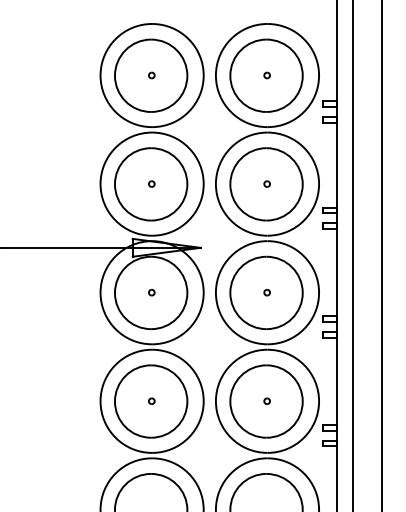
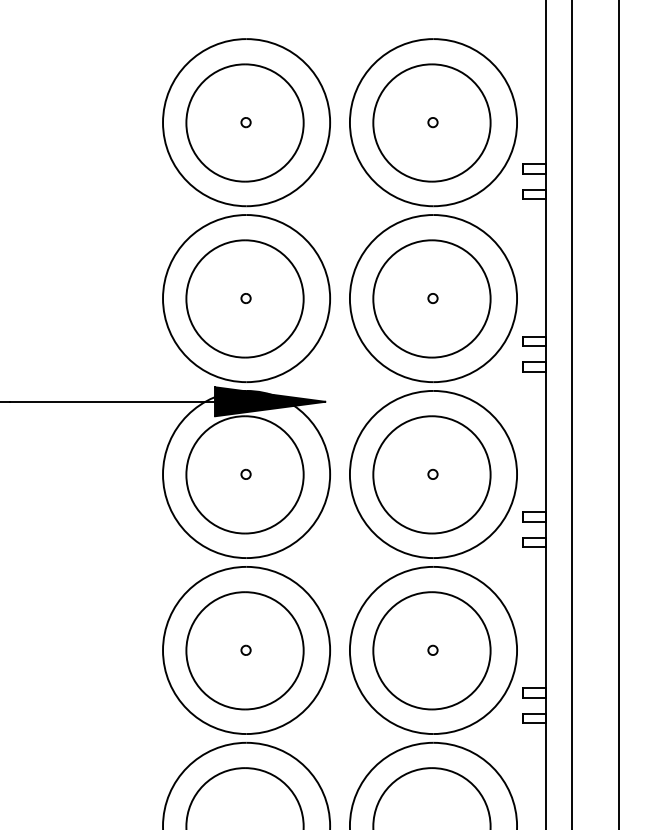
fill: (166, 247) -> (269, 401), added

